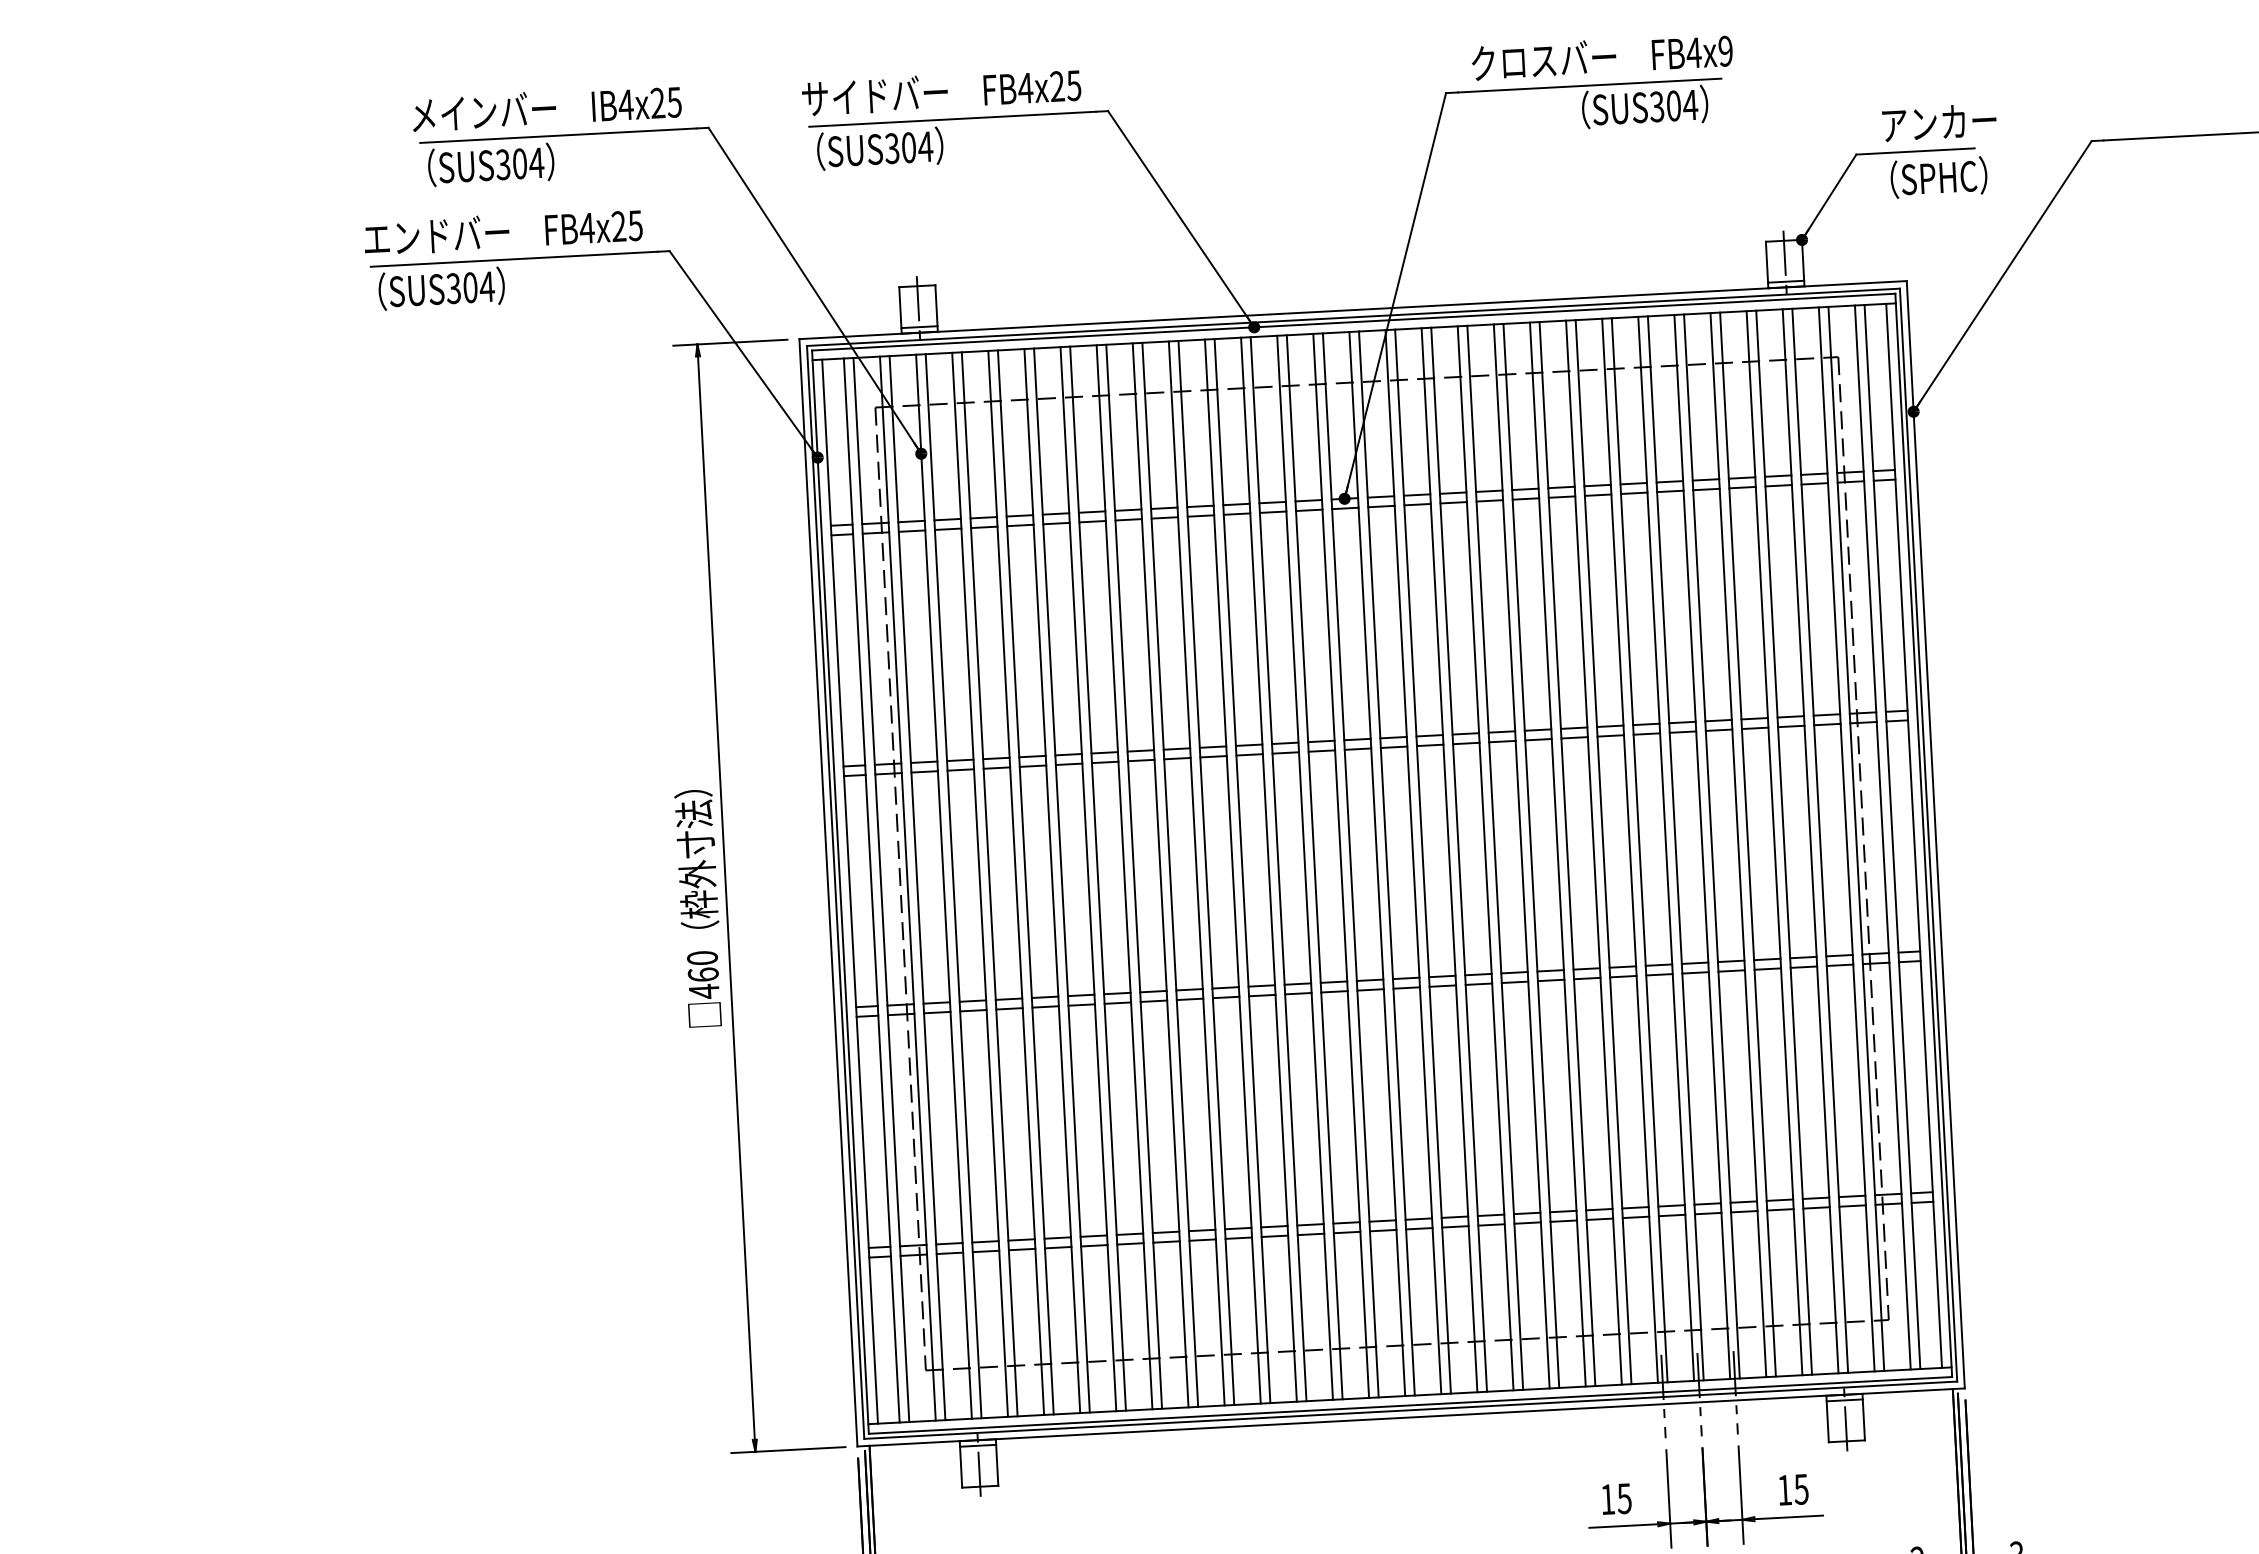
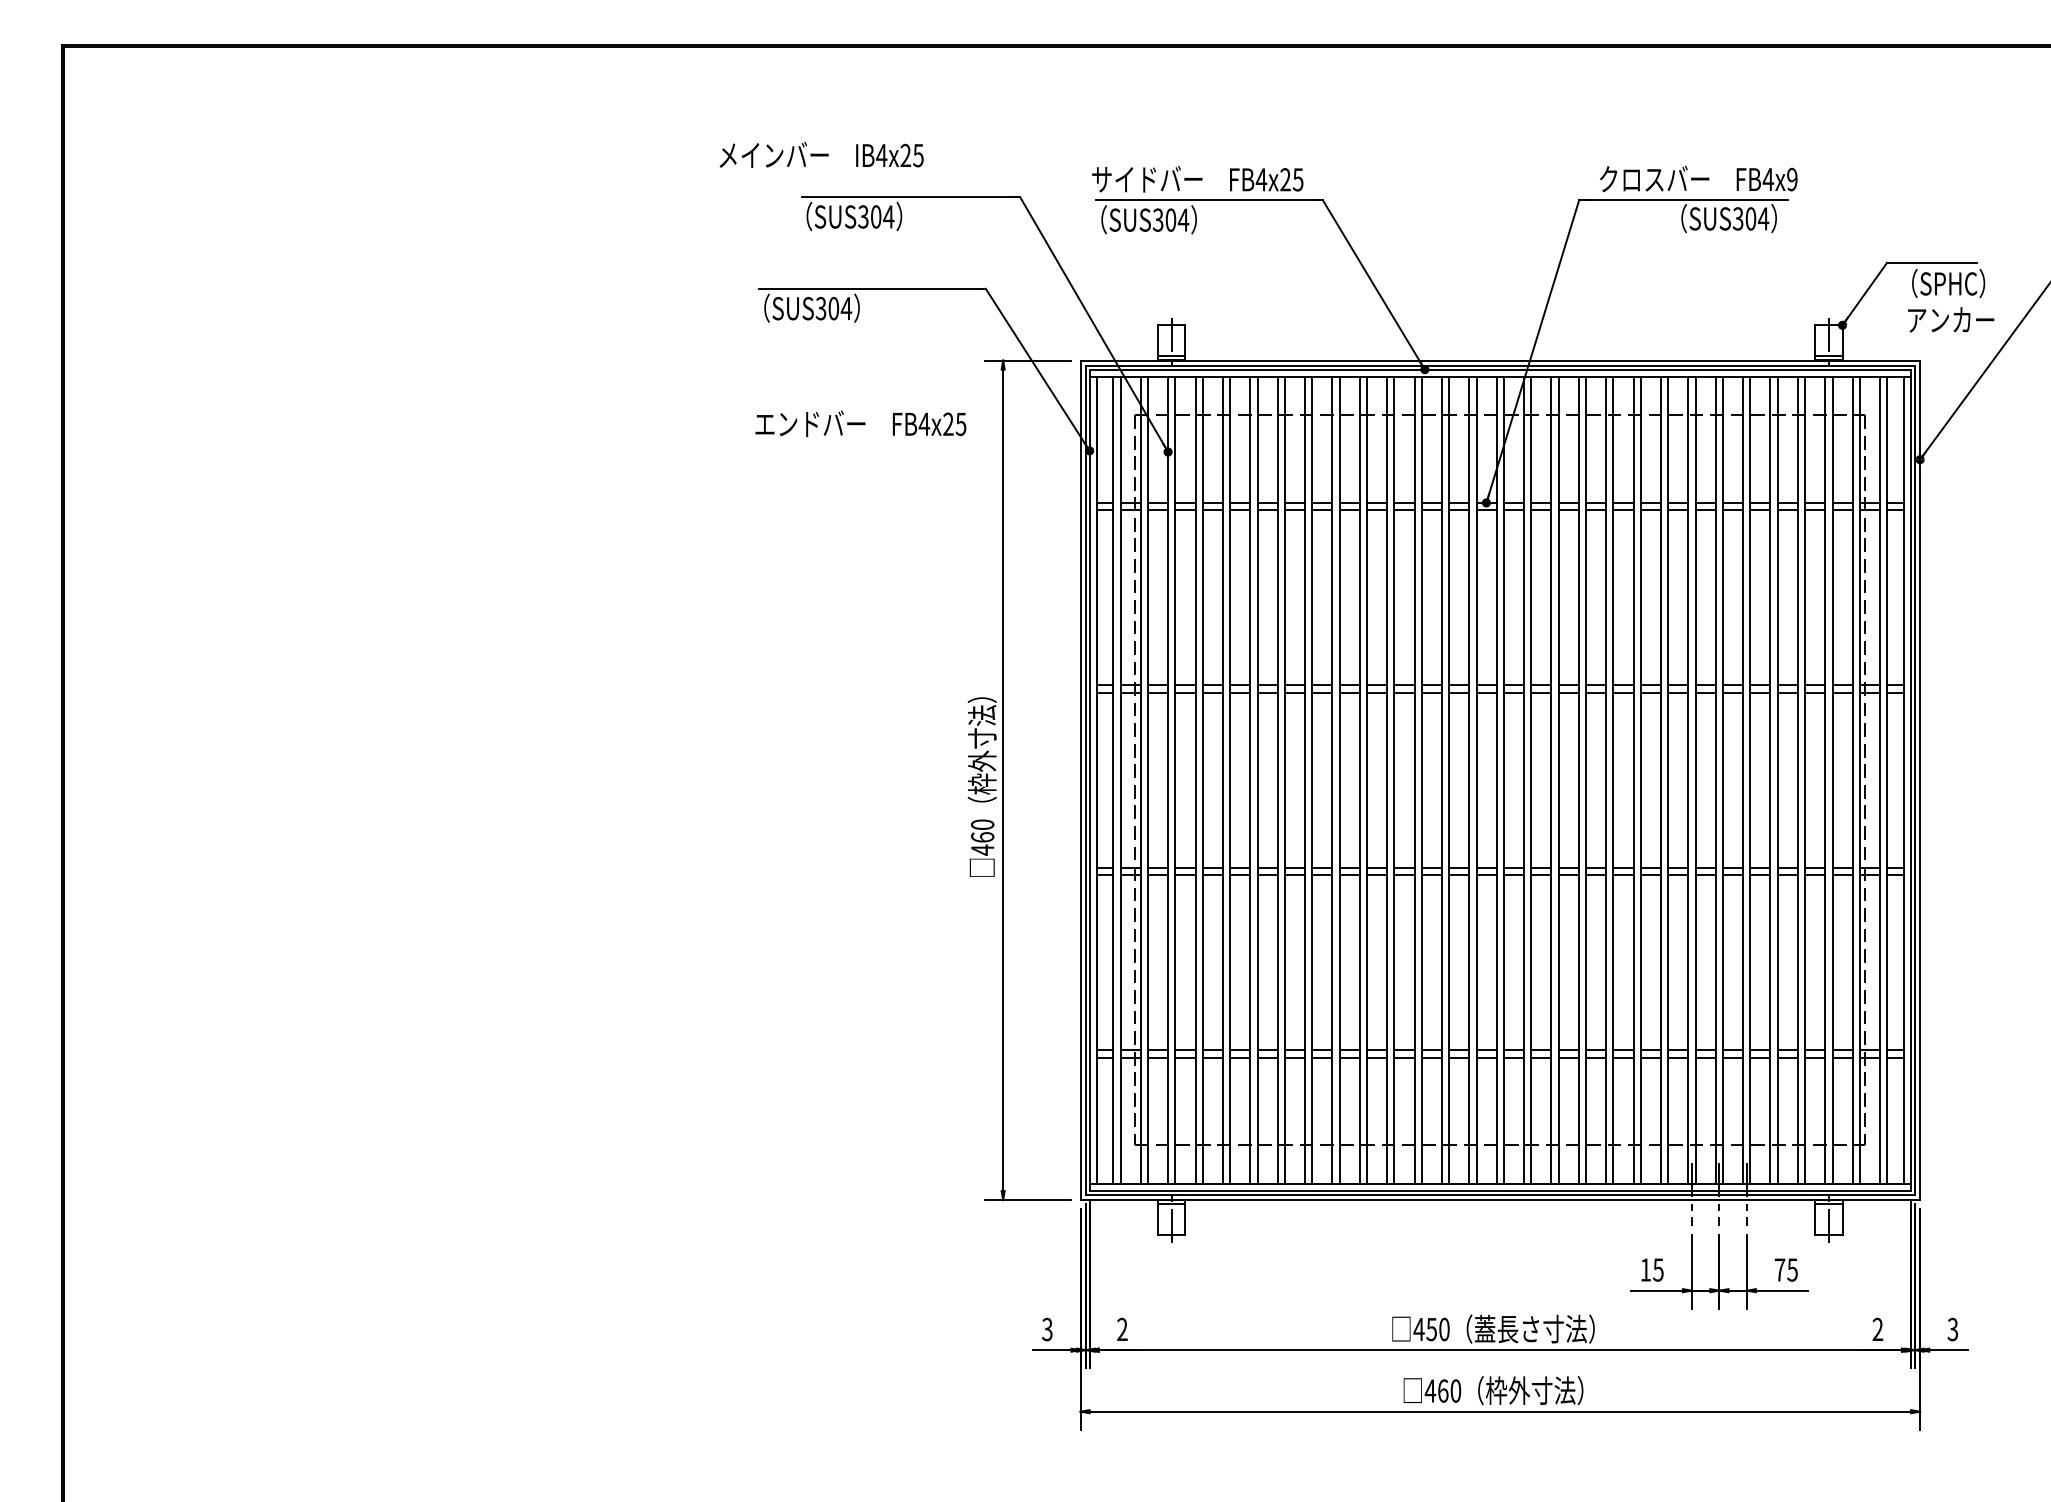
text: (546, 107) -> (821, 154), moved
text: (1939, 121) -> (1951, 319), moved
text: (502, 231) -> (860, 423), moved
text: (1784, 1489) -> (1779, 1269), 15 -> 75

